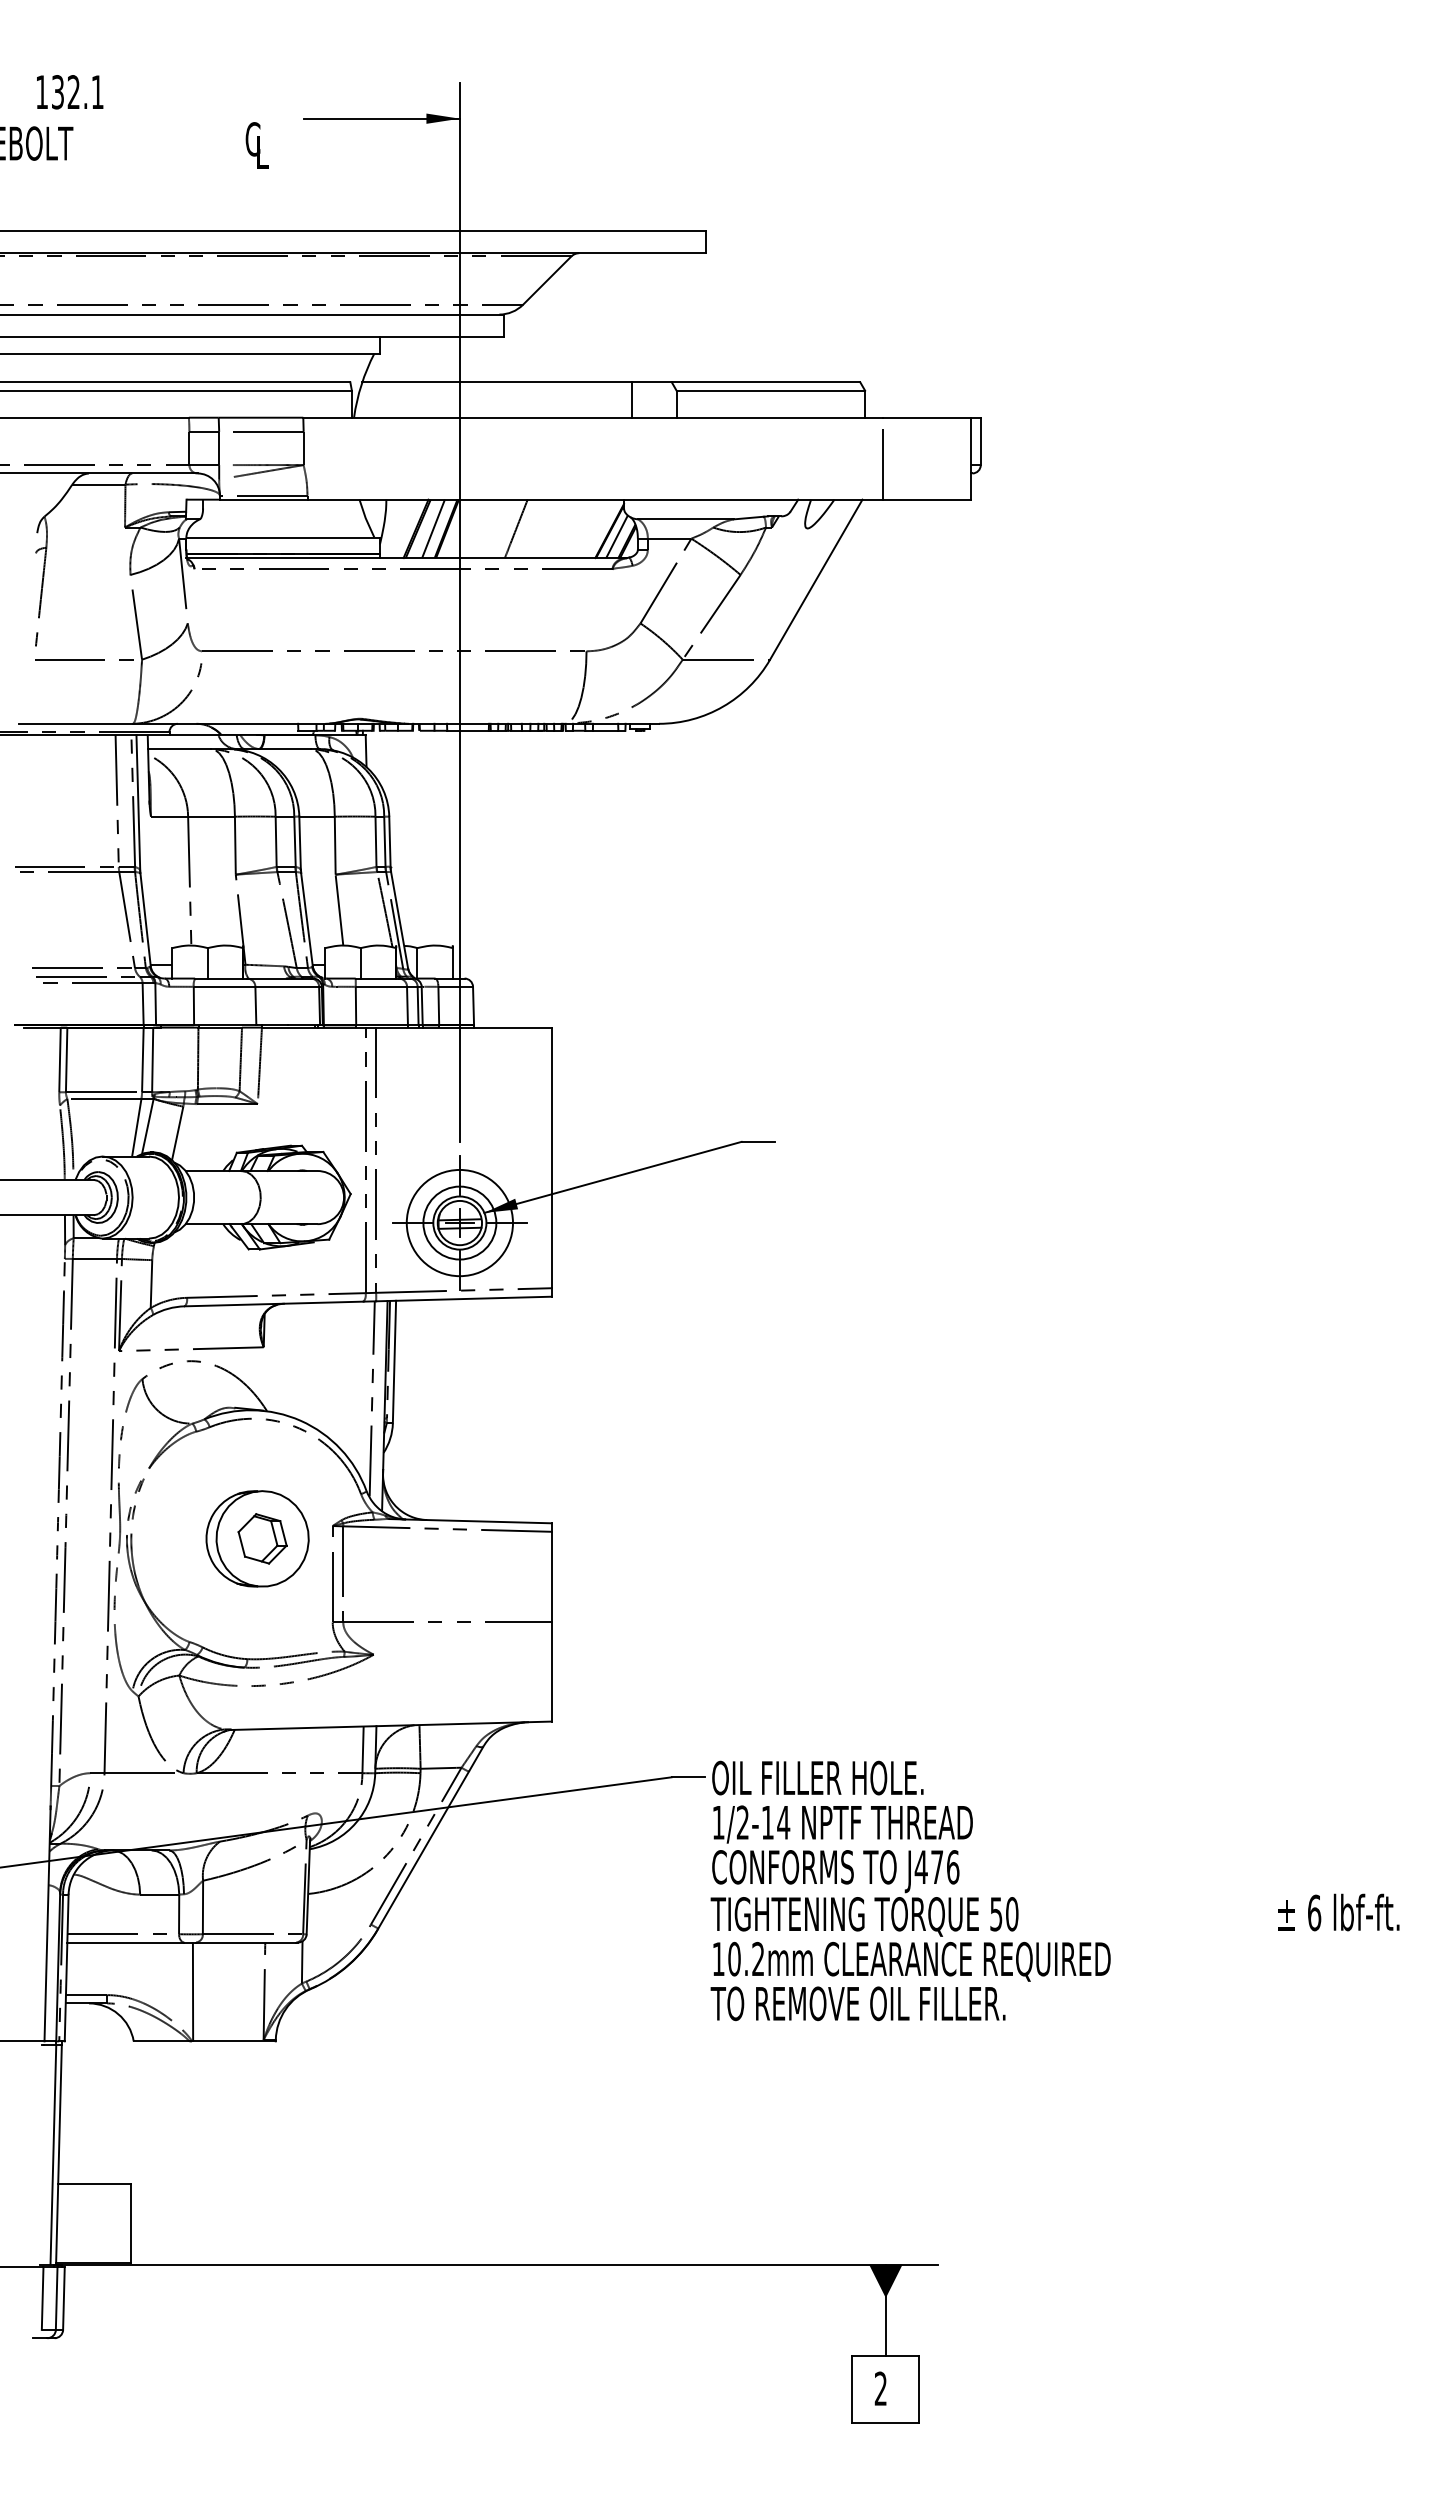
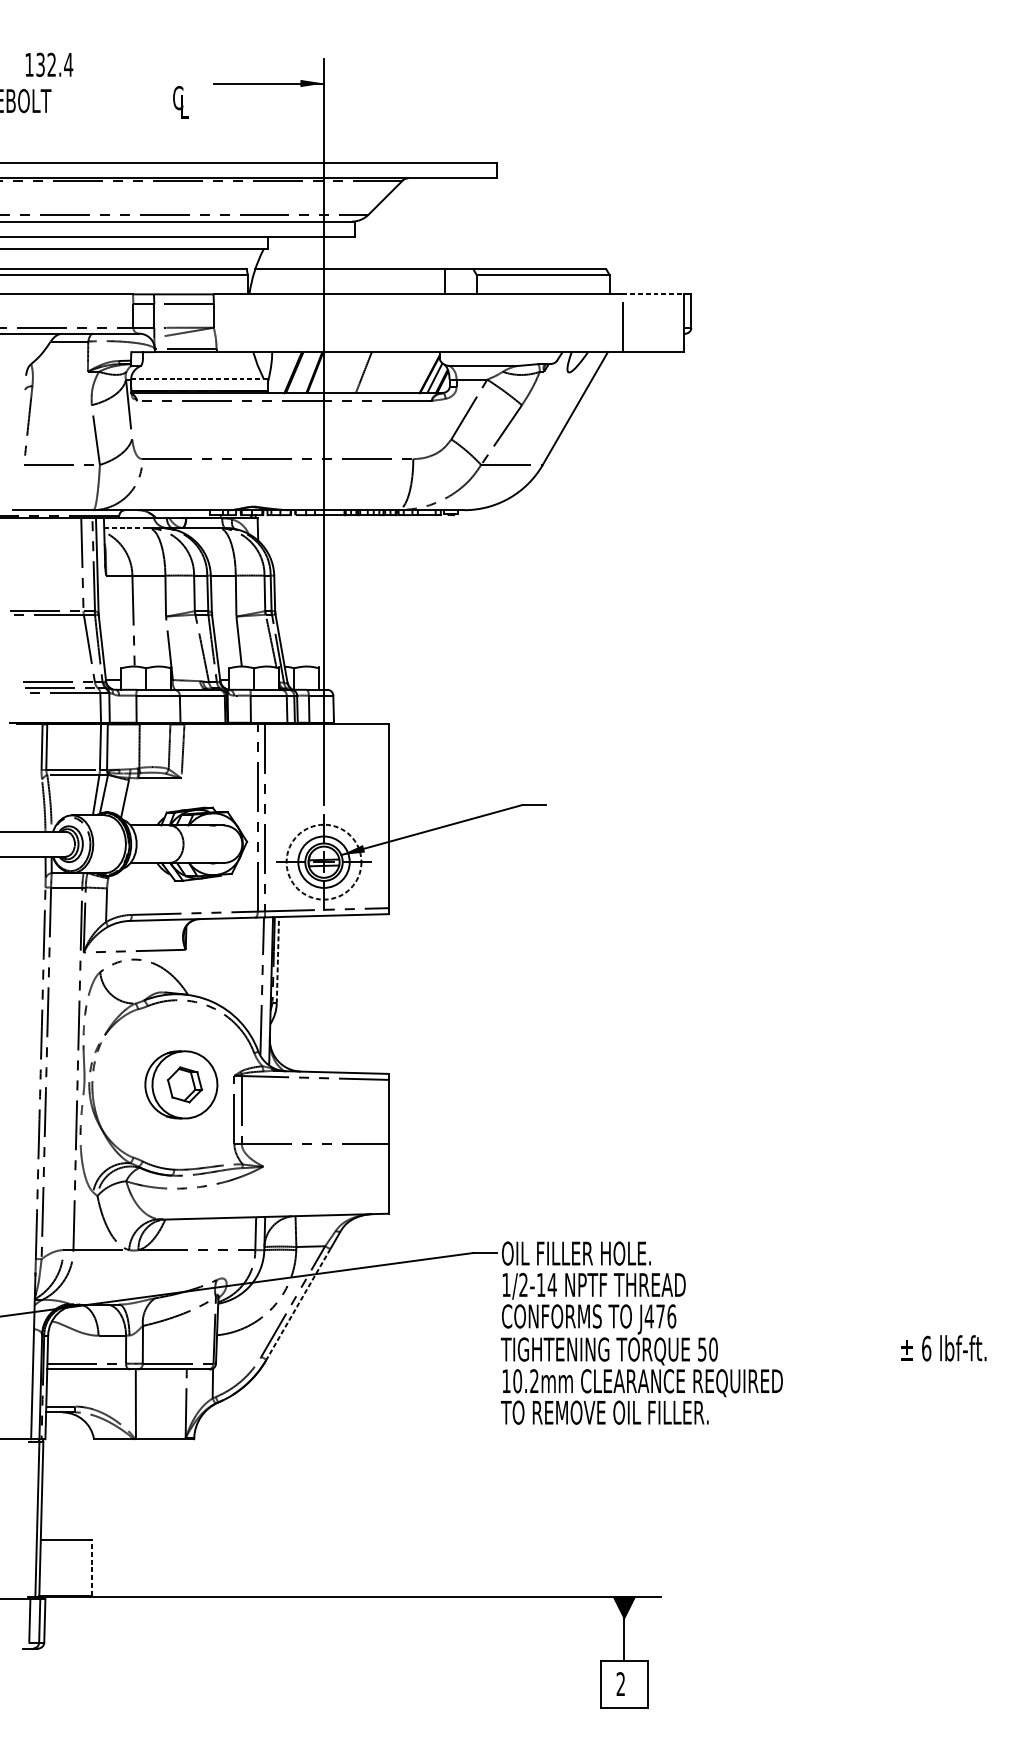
text: (97, 91) -> (68, 64), 132.1 -> 132.4
line: (926, 417) -> (653, 294), solid -> dashed
line: (433, 528) -> (305, 372), removed
line: (283, 537) -> (199, 378), solid -> dashed
line: (179, 749) -> (126, 528), solid -> dashed
circle: (459, 1222) -> (323, 861), solid -> dashed
line: (394, 1361) -> (277, 959), solid -> dashed
line: (423, 1850) -> (298, 1304), solid -> dashed
line: (130, 2223) -> (91, 1567), solid -> dashed

